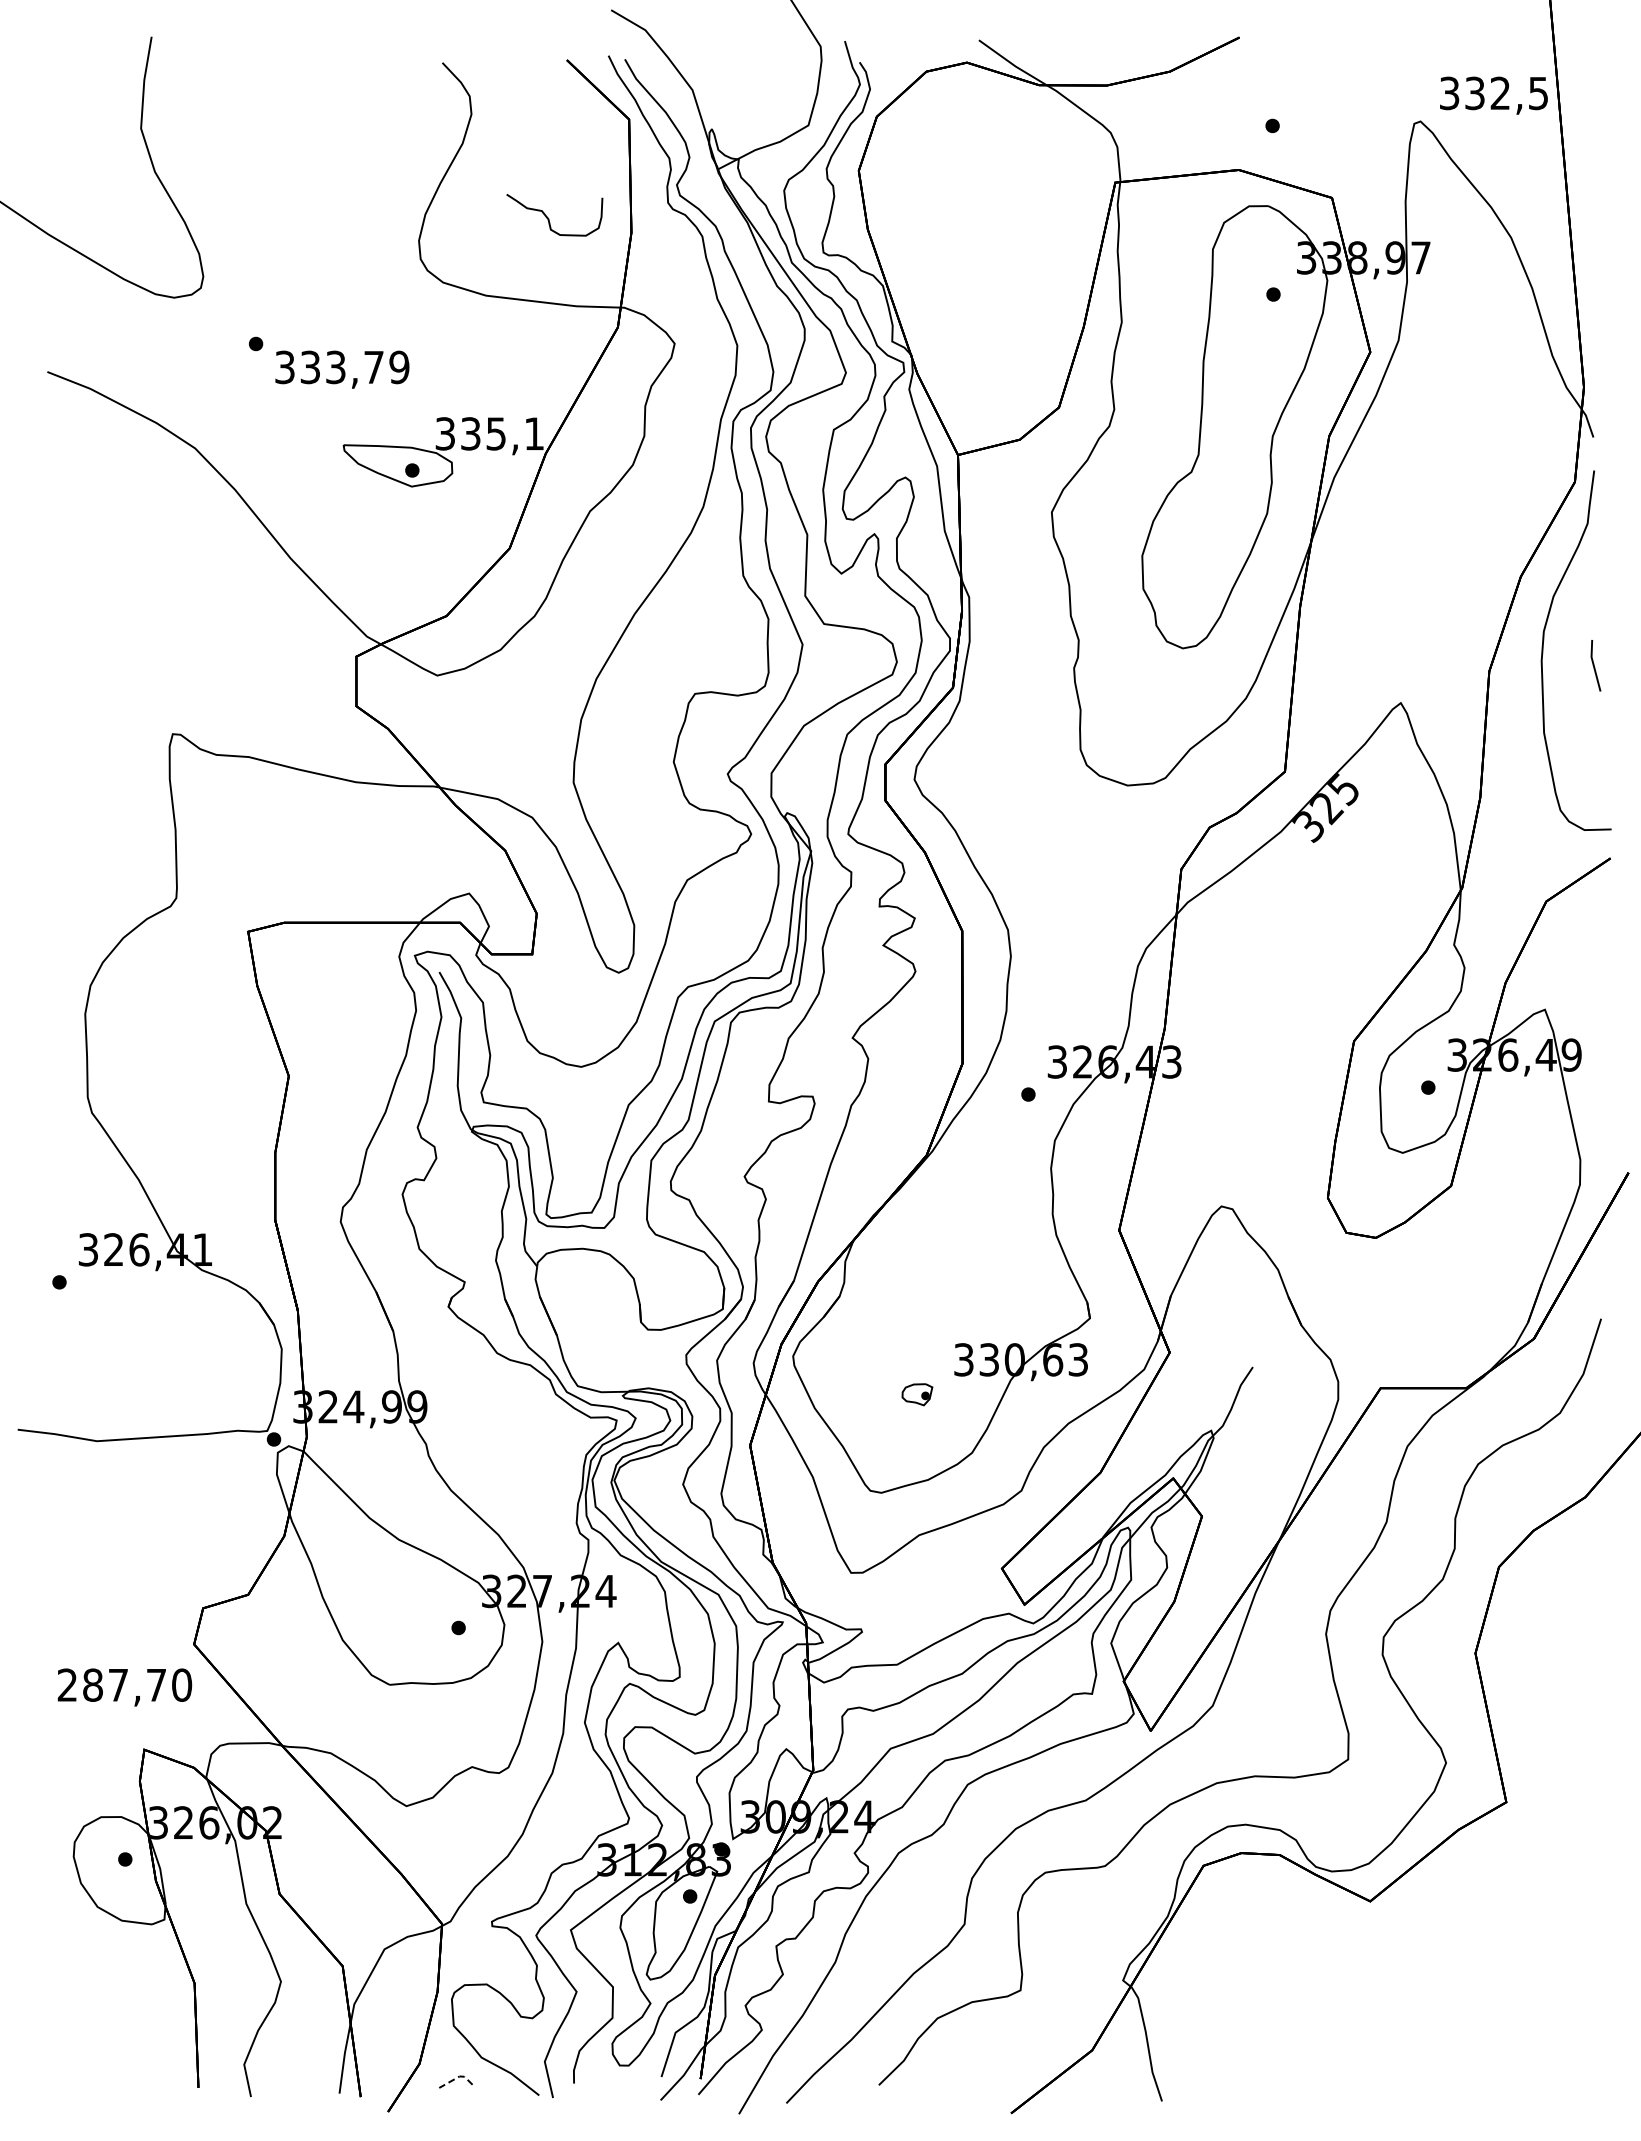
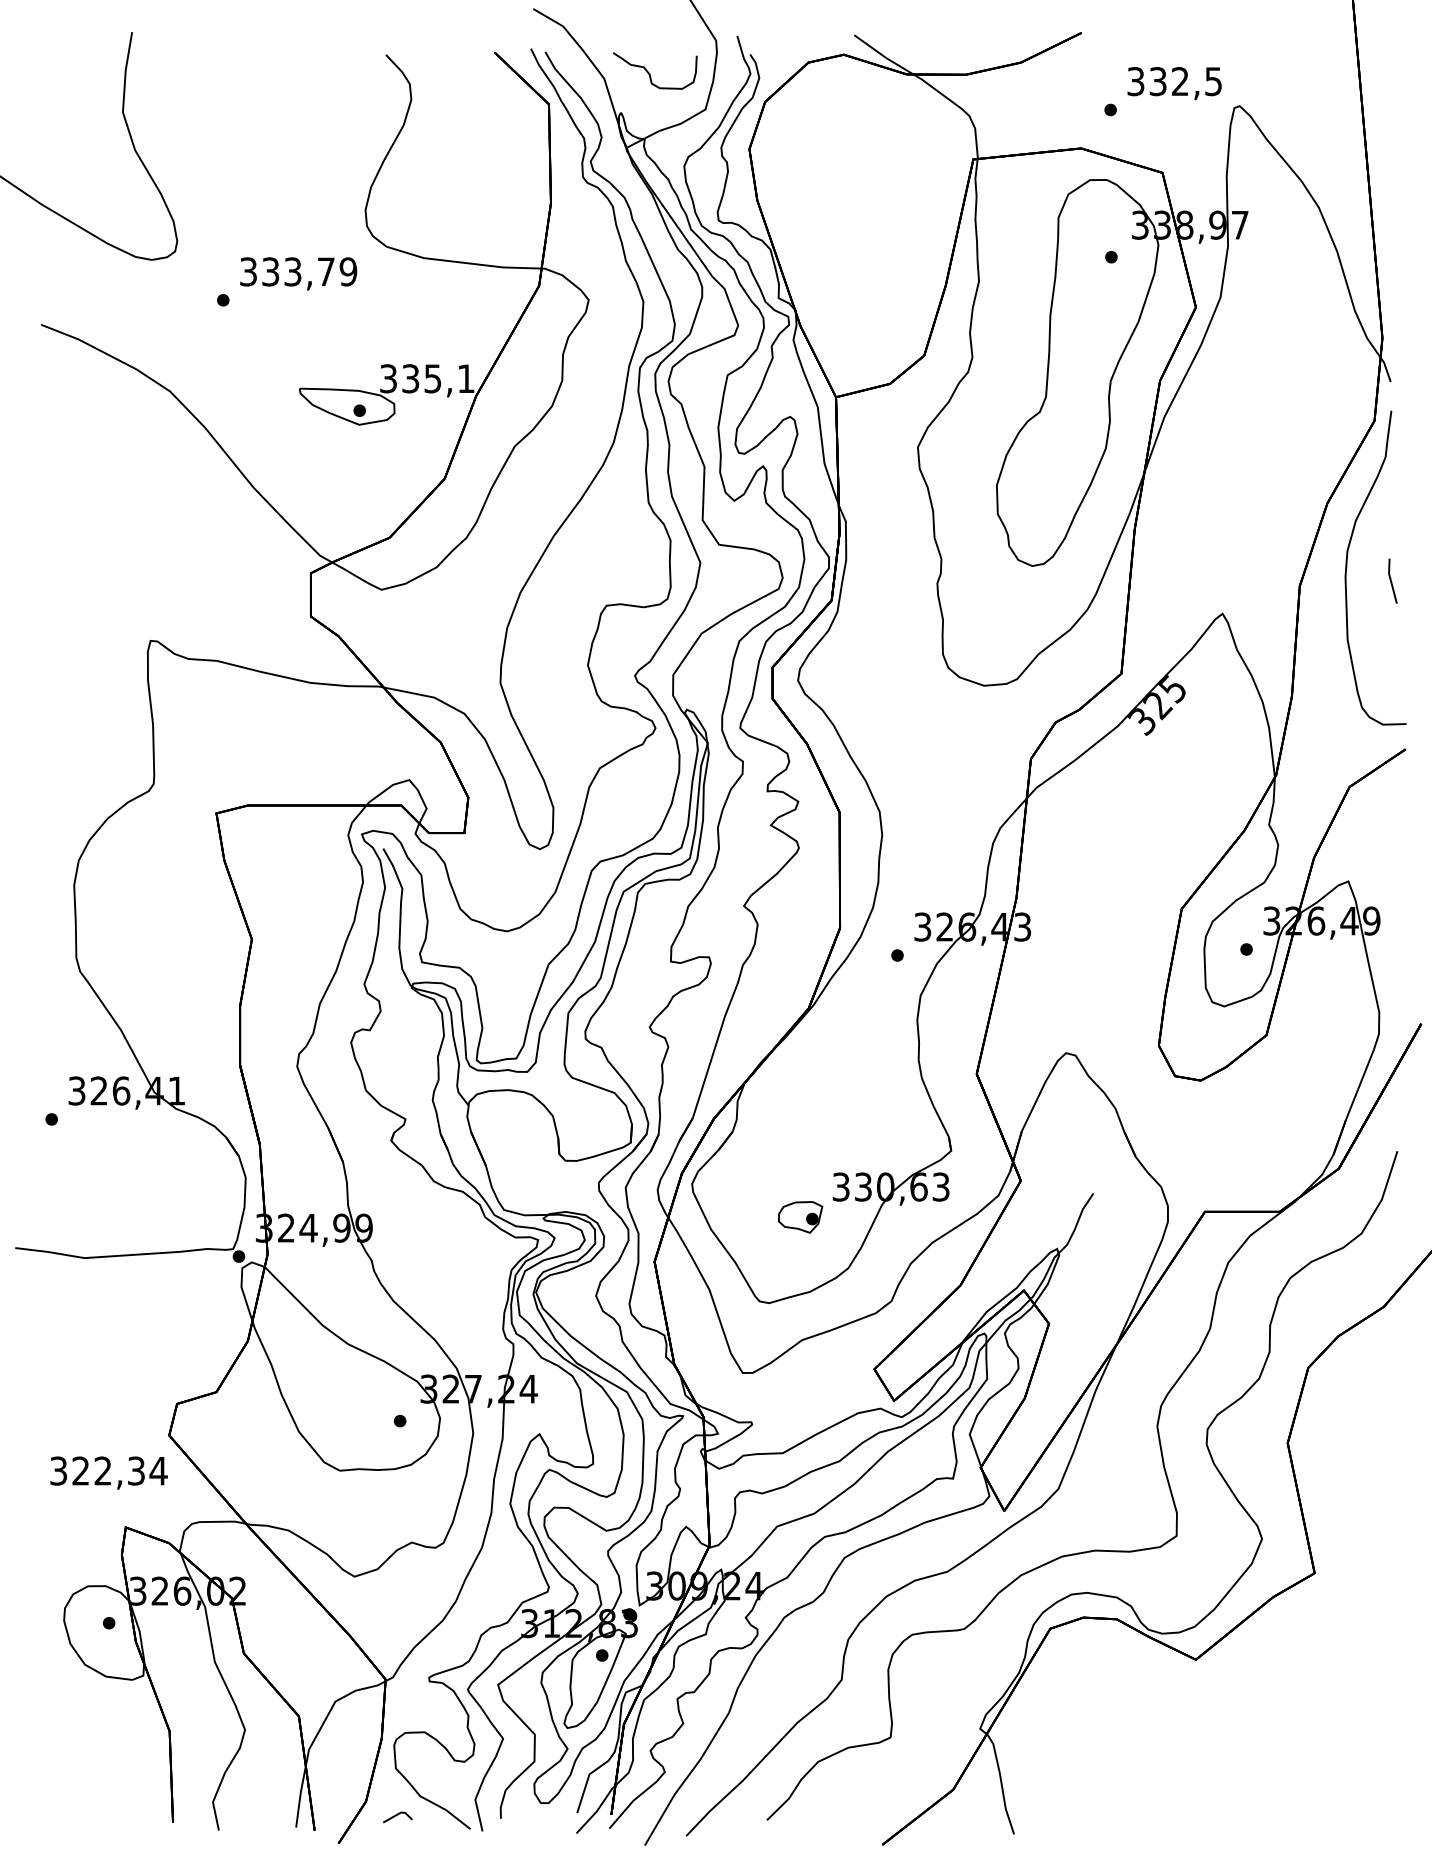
text: (1493, 95) -> (1174, 83), moved
curve: (549, 218) -> (650, 73), moved
text: (342, 369) -> (298, 273), moved
part: (917, 1394) -> (800, 1217), size x1.67
text: (124, 1684) -> (108, 1470), 287,70 -> 322,34
line: (457, 2077) -> (399, 1813), dashed -> solid

